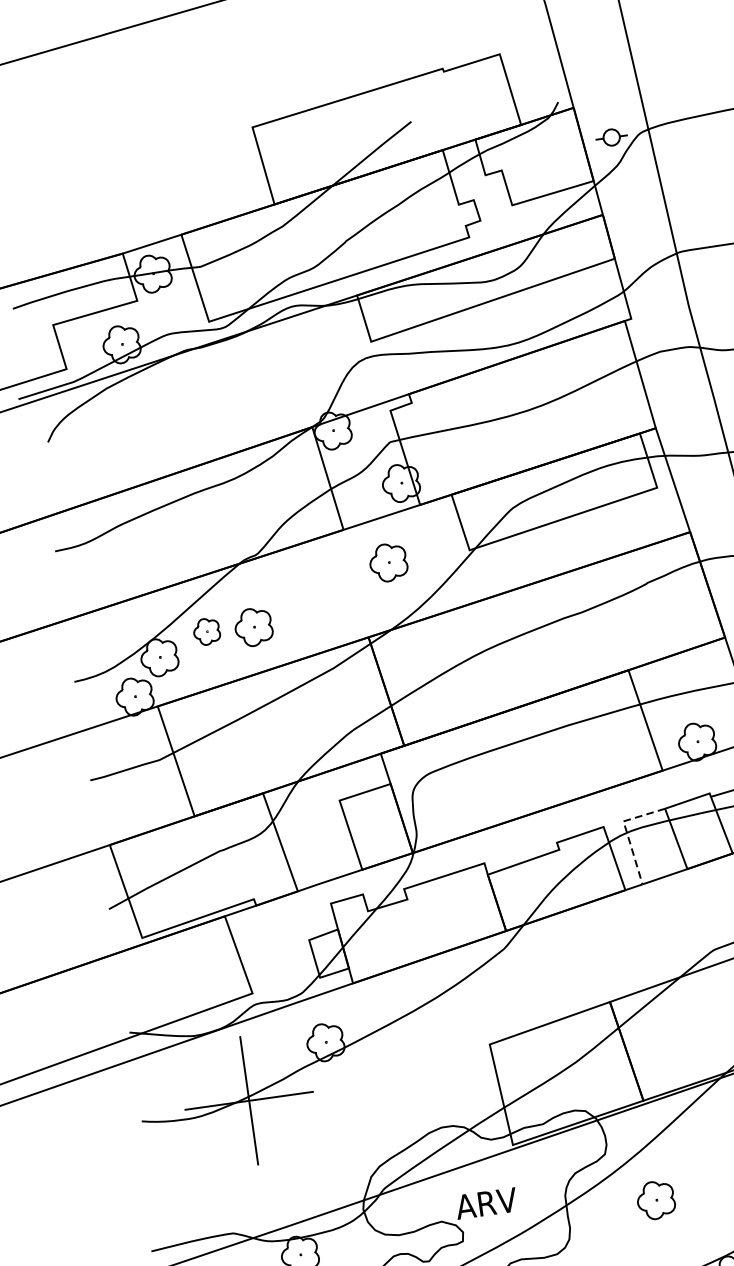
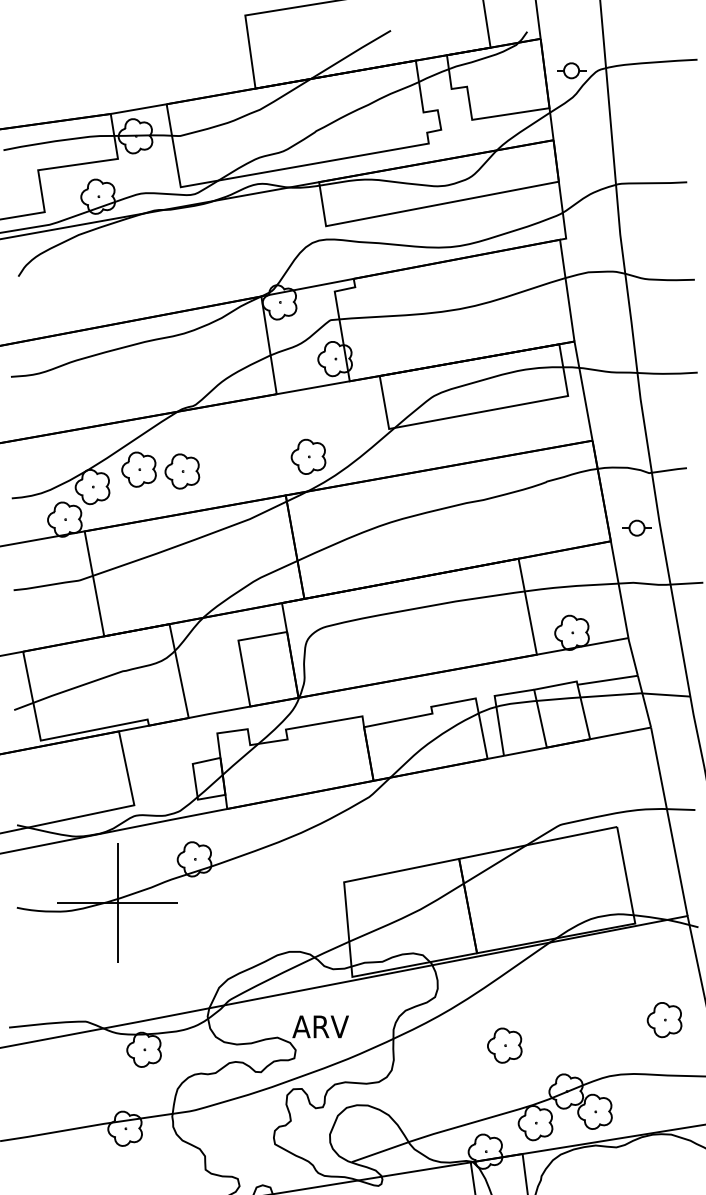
part: (388, 562) -> (308, 456), moved
part: (206, 631) -> (138, 469), size x1.43
line: (626, 831) -> (496, 705), dashed -> solid
part: (655, 1200) -> (504, 1045), moved

